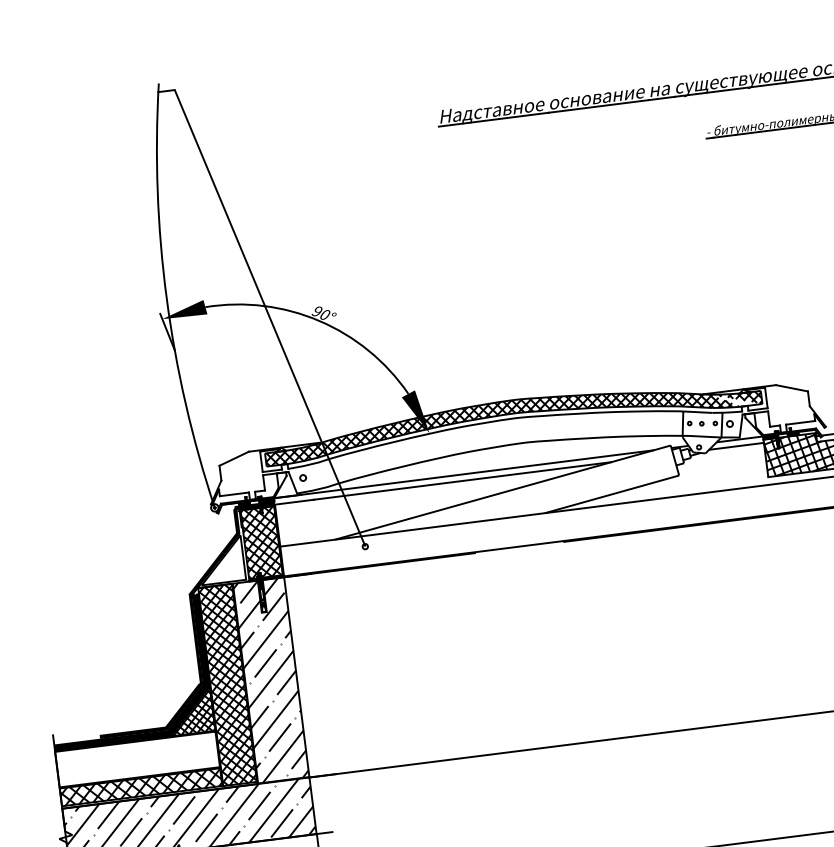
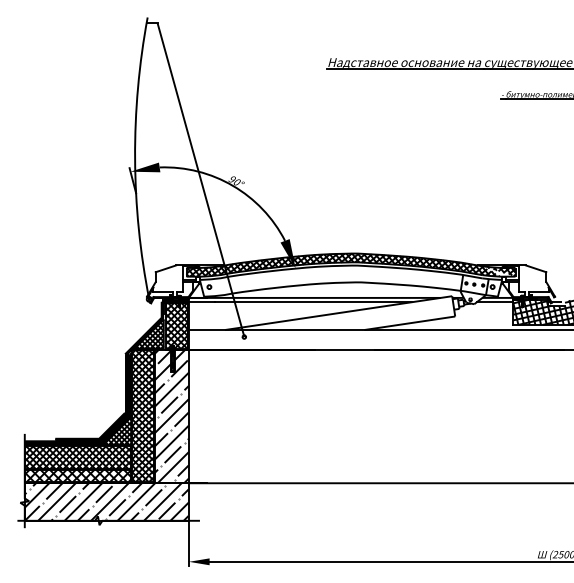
hatch: (220, 559) -> (148, 333), added
hatch: (136, 759) -> (77, 457), added

